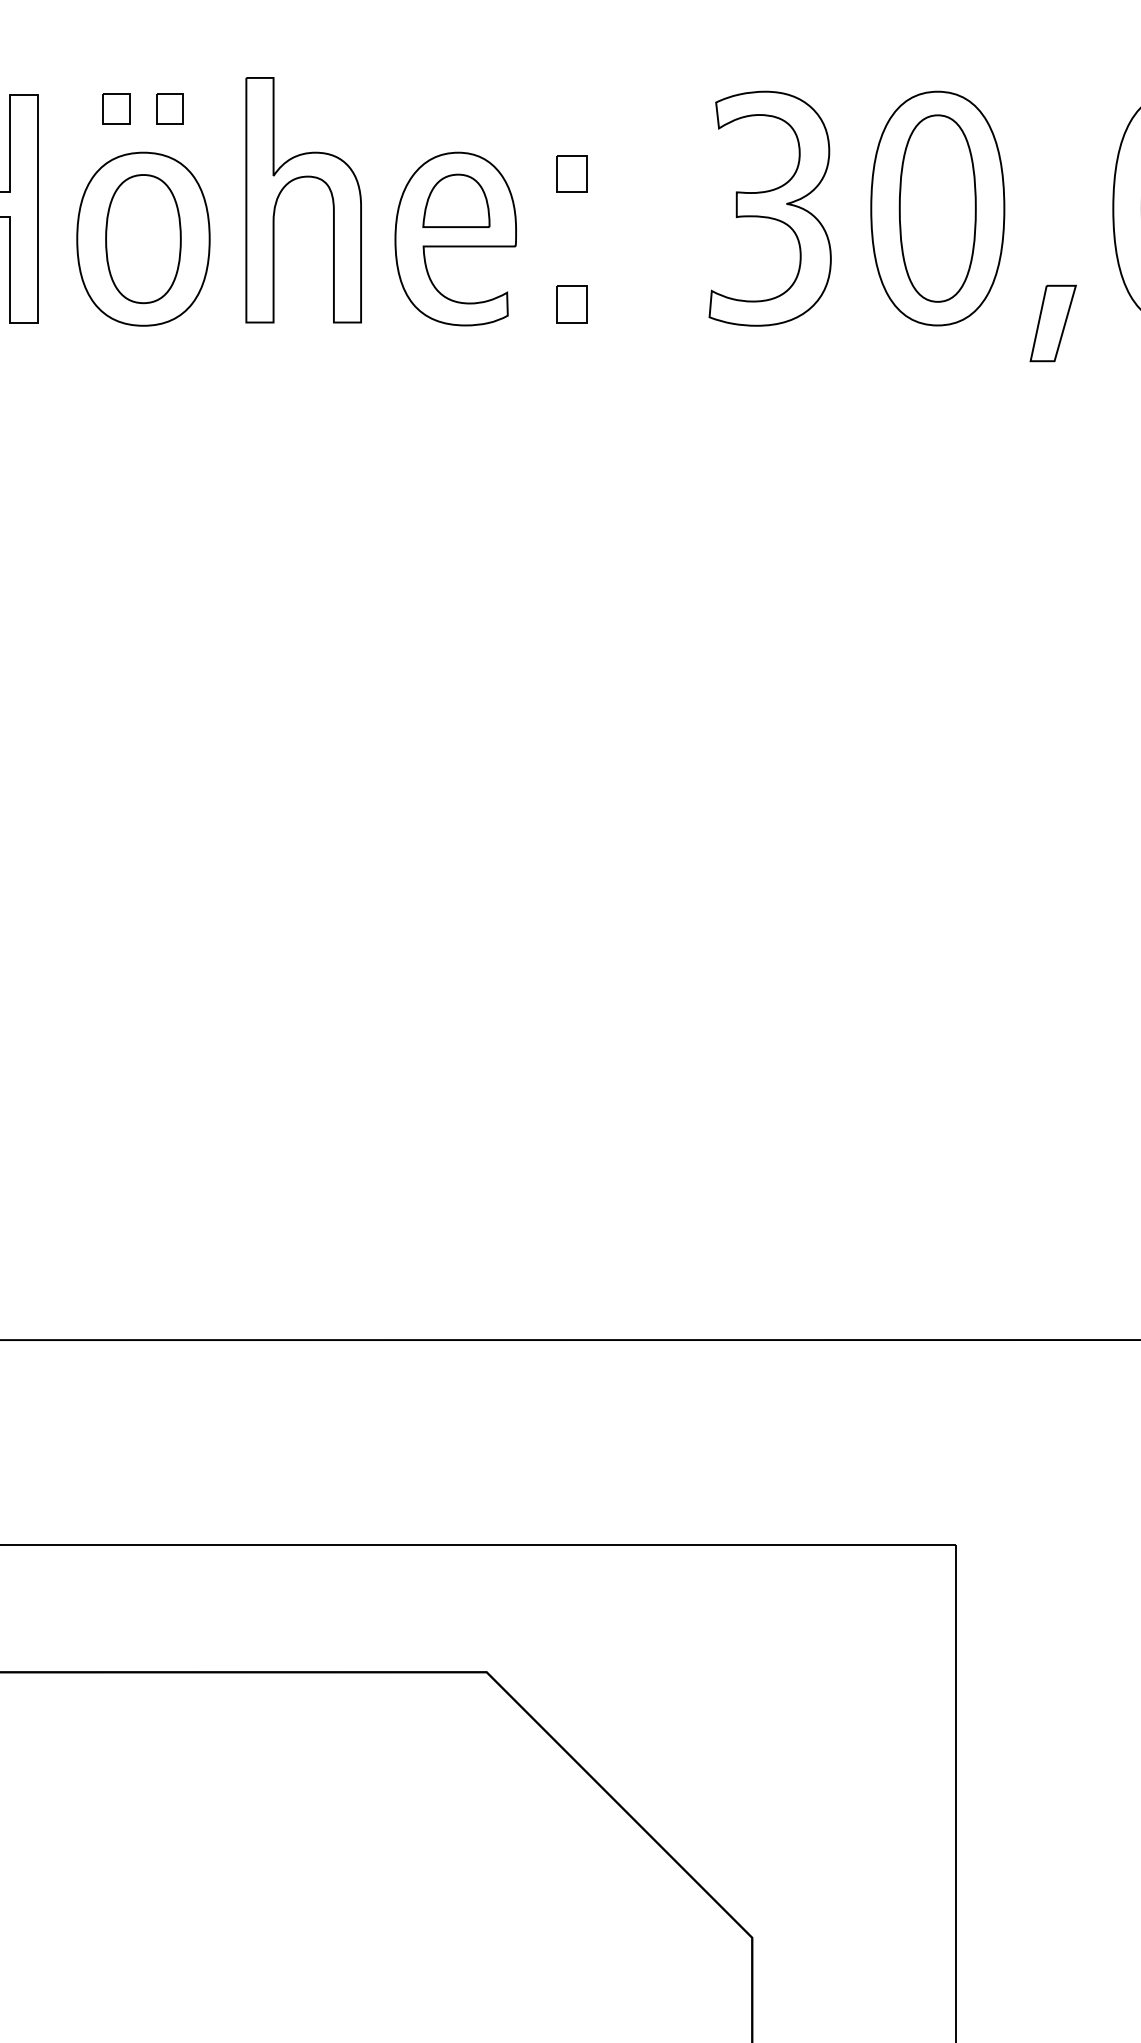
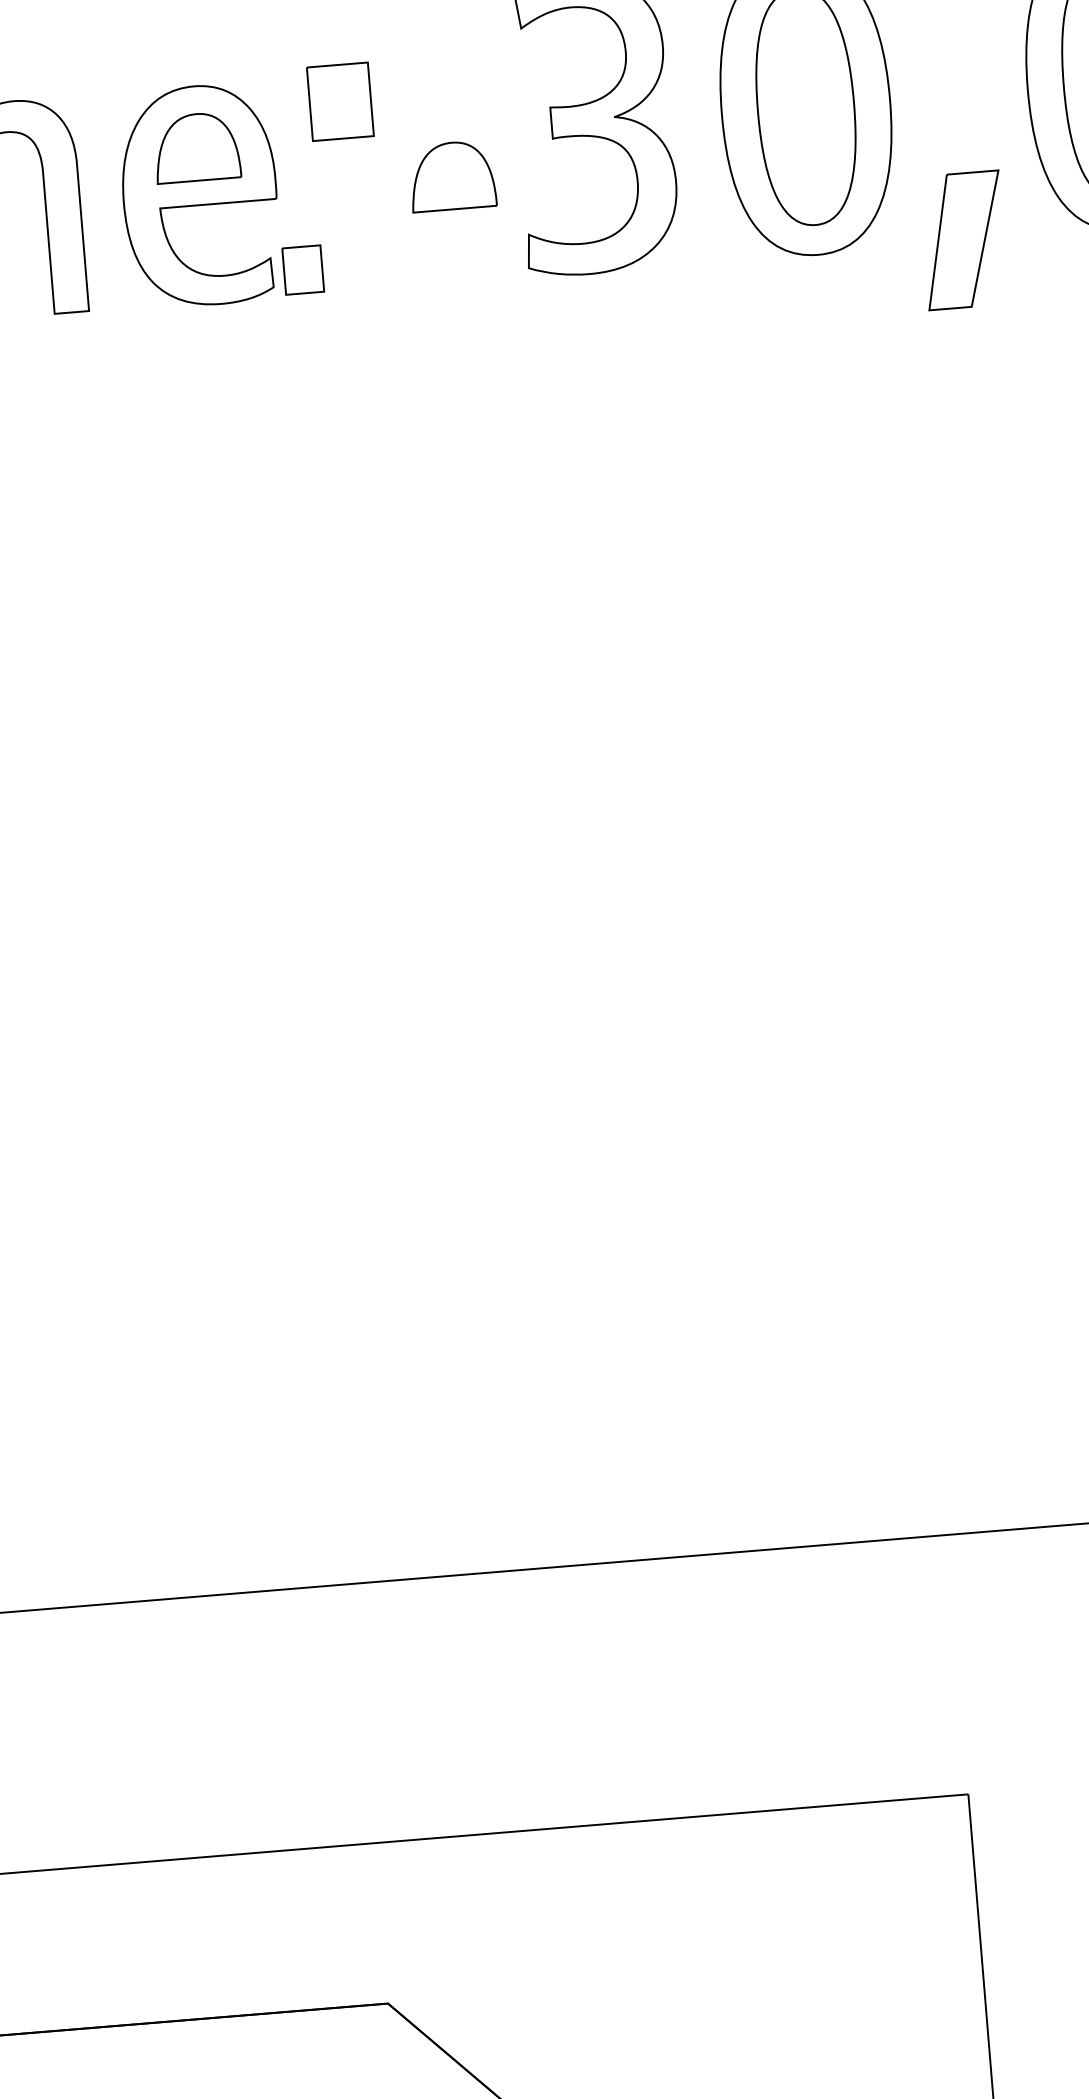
part: (571, 173) -> (339, 100), size x1.6
part: (655, 239) -> (452, 175), added
part: (571, 304) -> (302, 270), moved
part: (1052, 323) -> (962, 240), size x1.4

